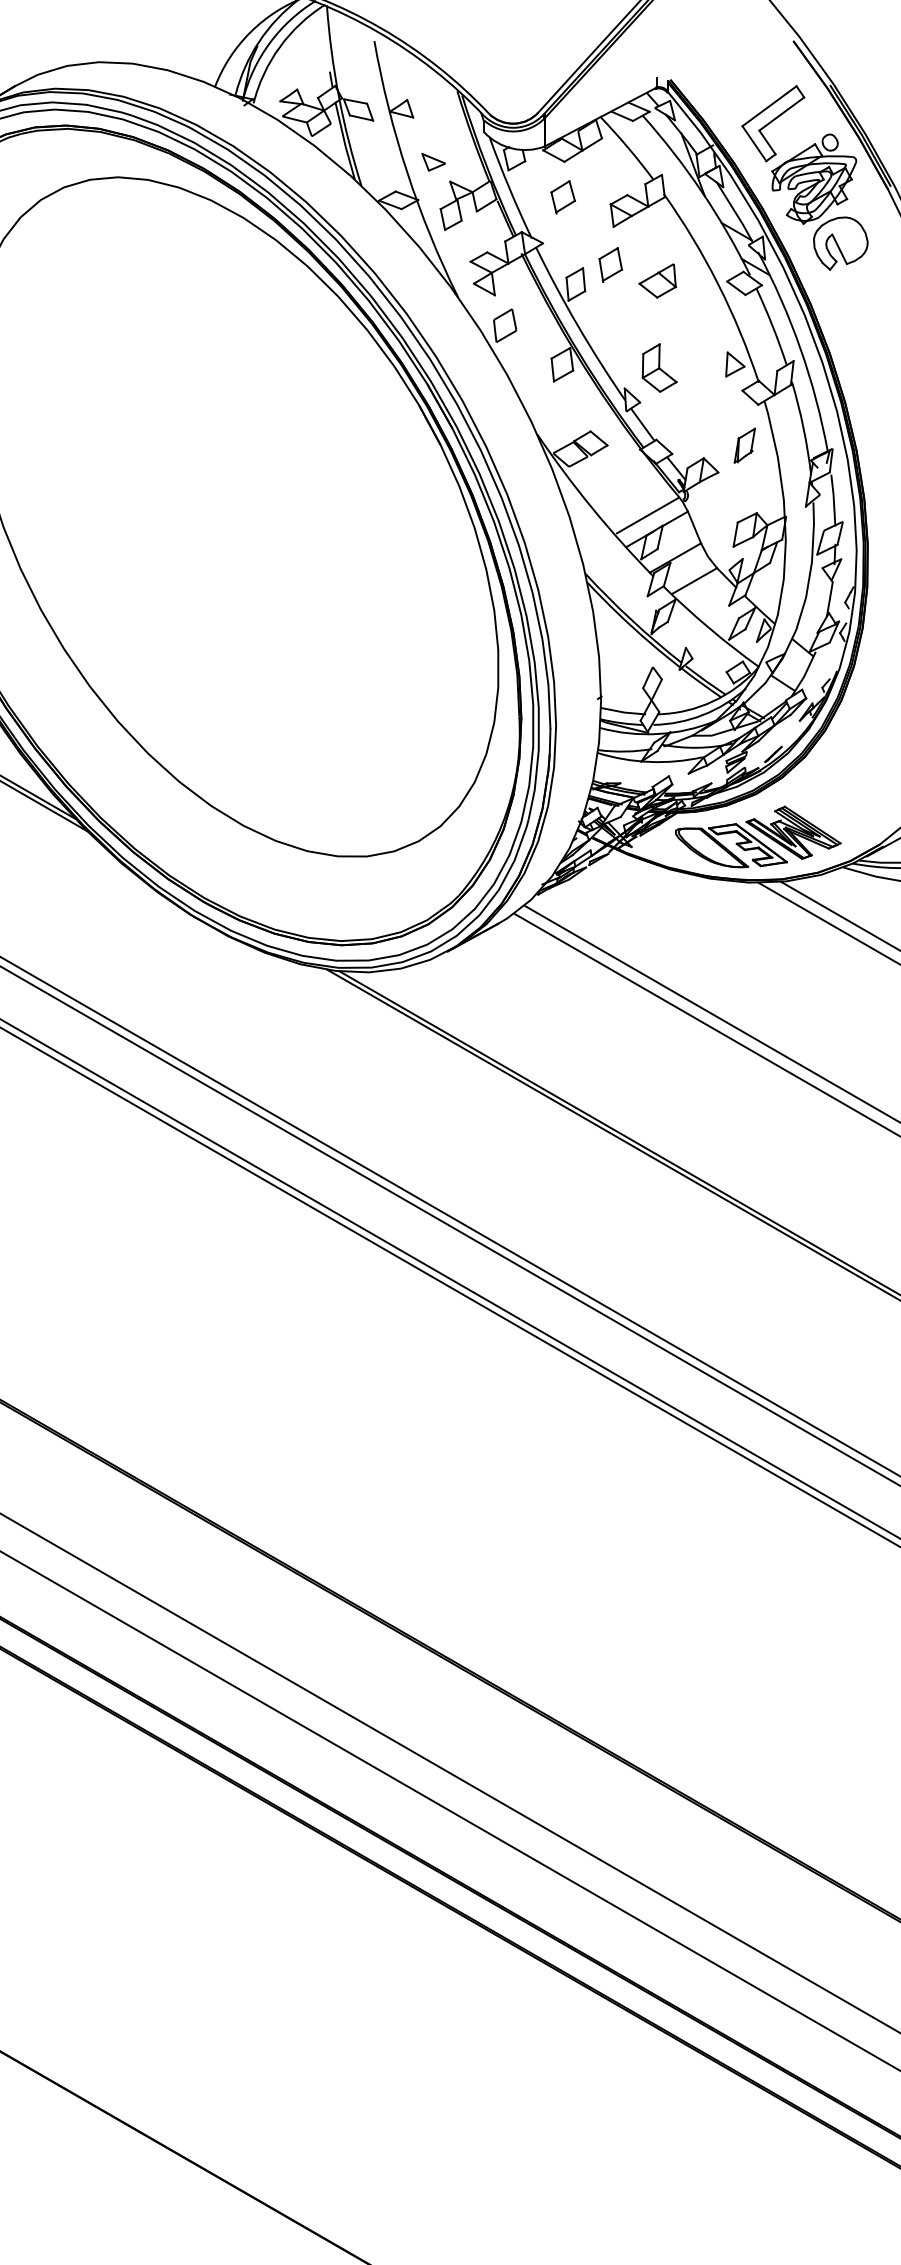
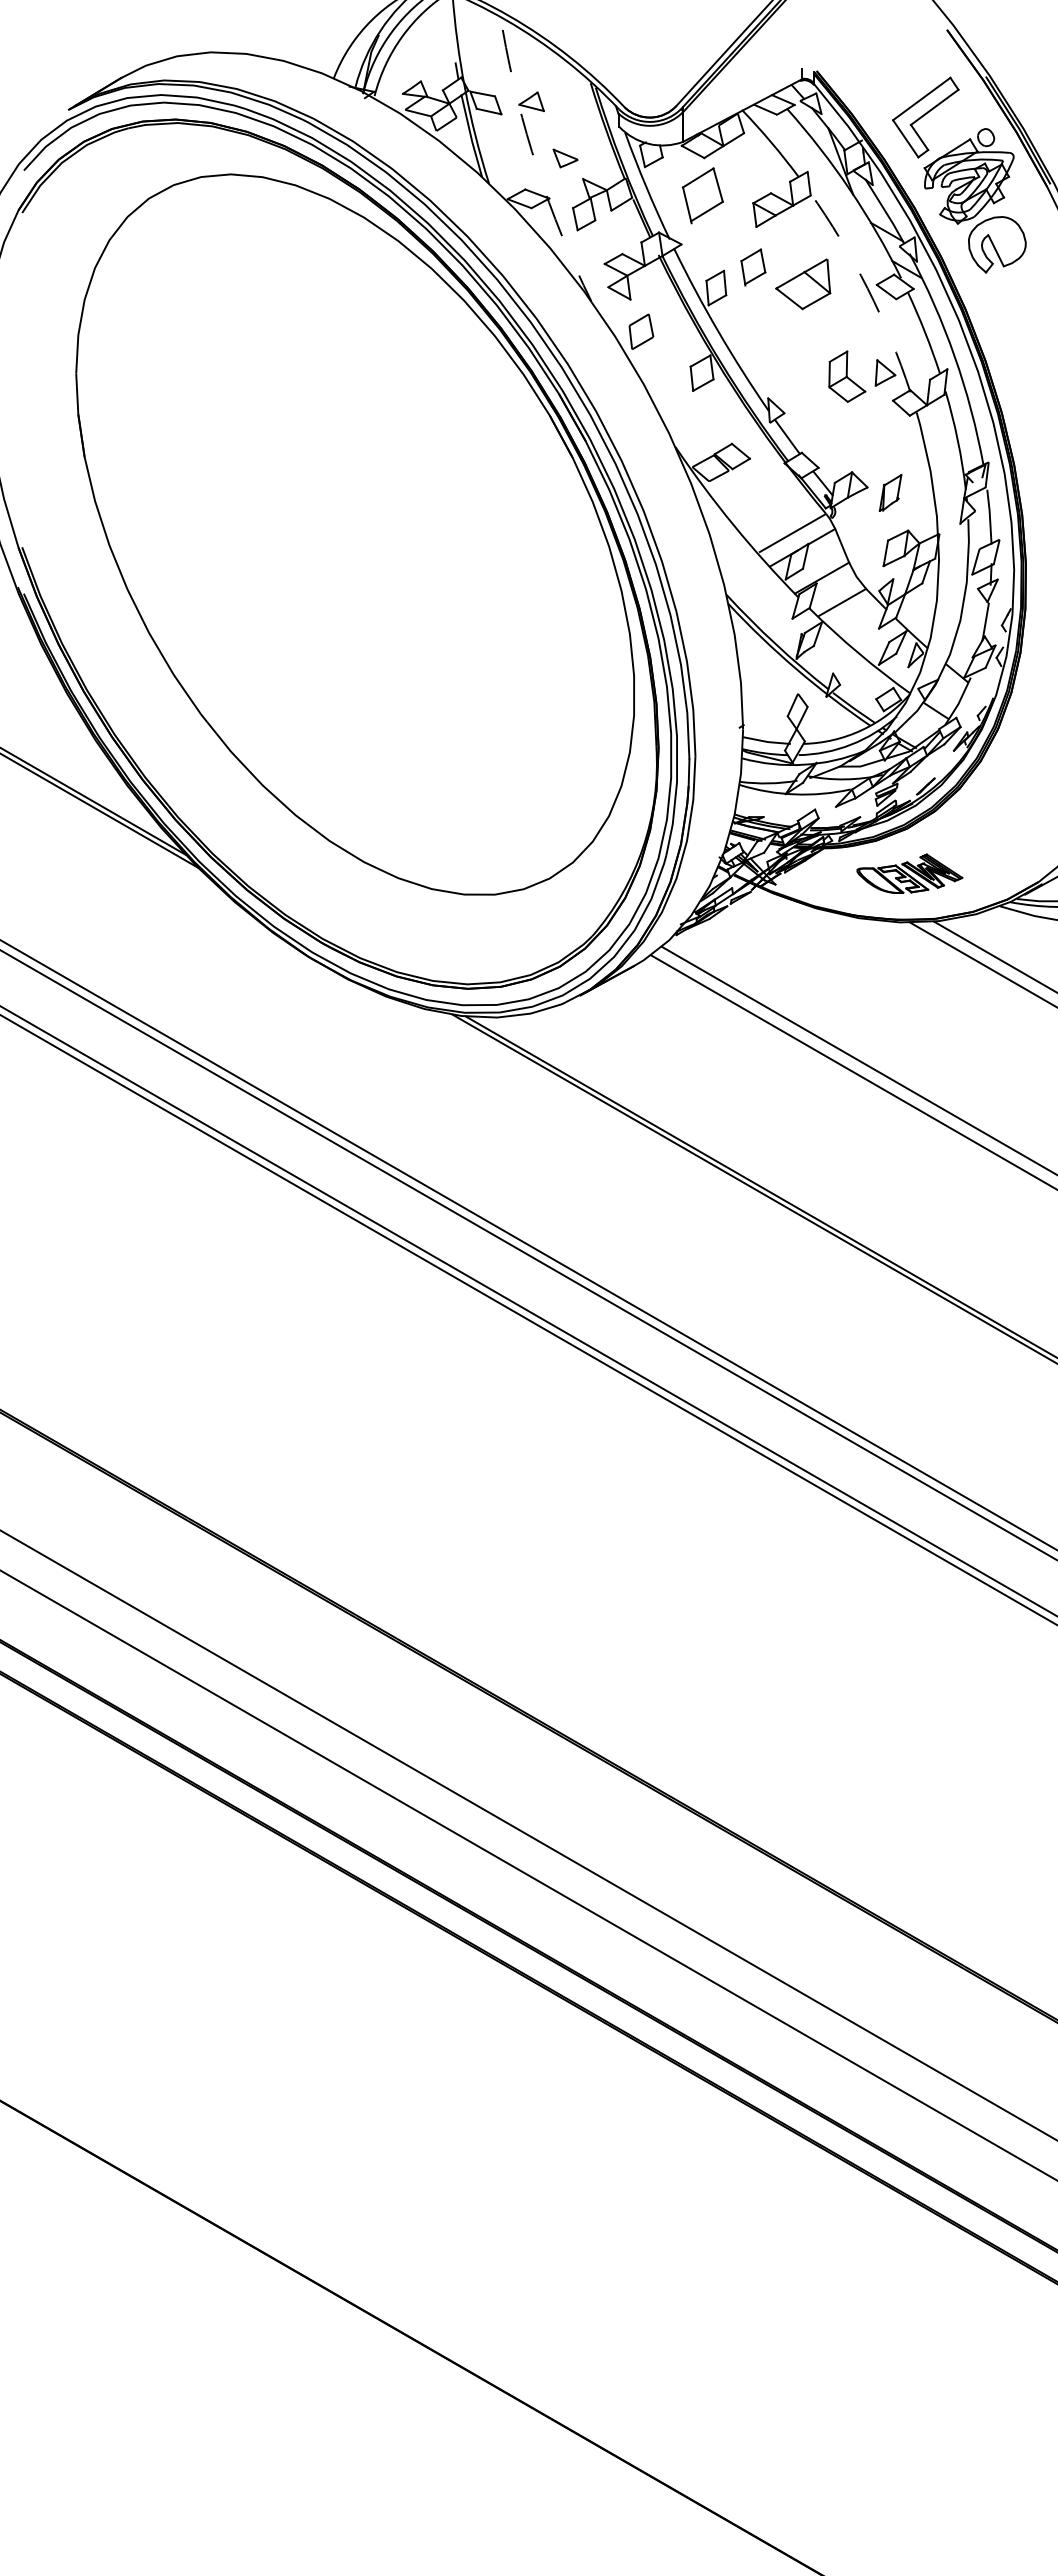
arc: (407, 171) -> (537, 168), solid -> dashed
part: (562, 197) -> (702, 195), size x1.6
part: (657, 281) -> (802, 284), size x1.4
arc: (718, 284) -> (867, 288), solid -> dashed
part: (659, 367) -> (847, 376), moved
part: (744, 445) -> (890, 492), moved
part: (757, 836) -> (909, 873), size x0.6

